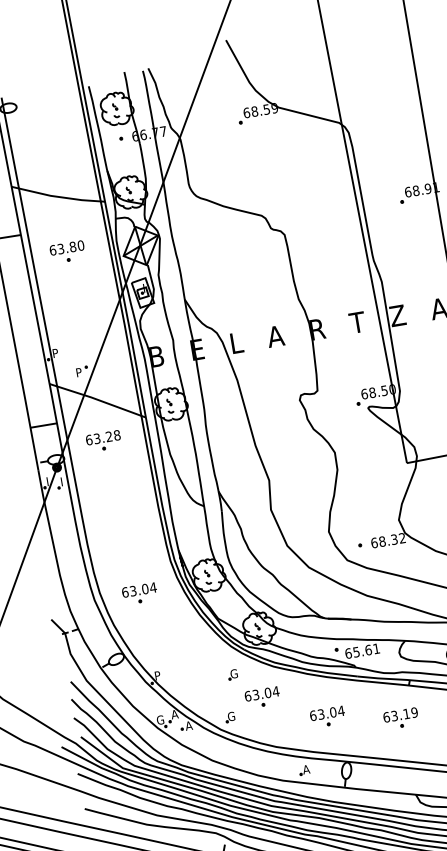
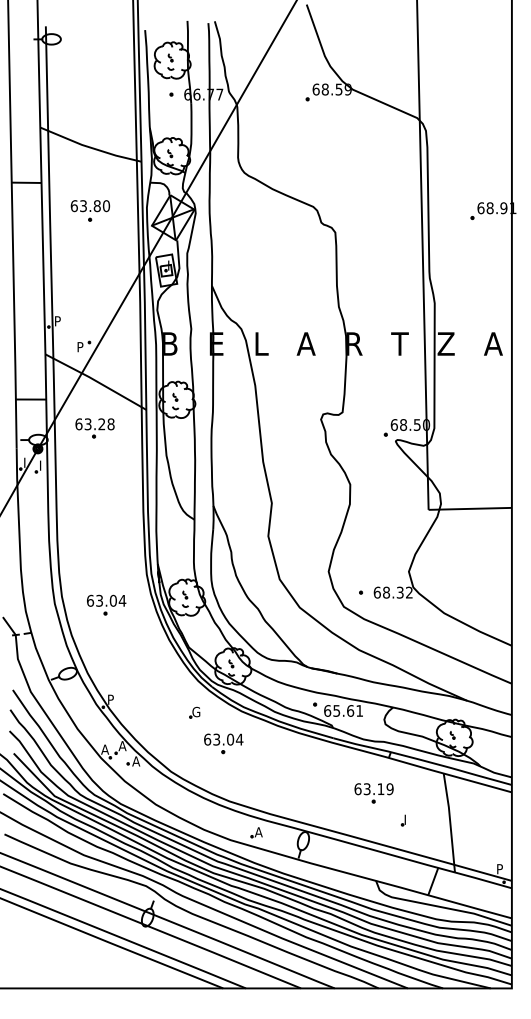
part: (327, 716) -> (292, 777), removed
part: (229, 717) -> (183, 759), removed
text: (160, 719) -> (105, 749), G -> A
part: (430, 738) -> (402, 820), added

